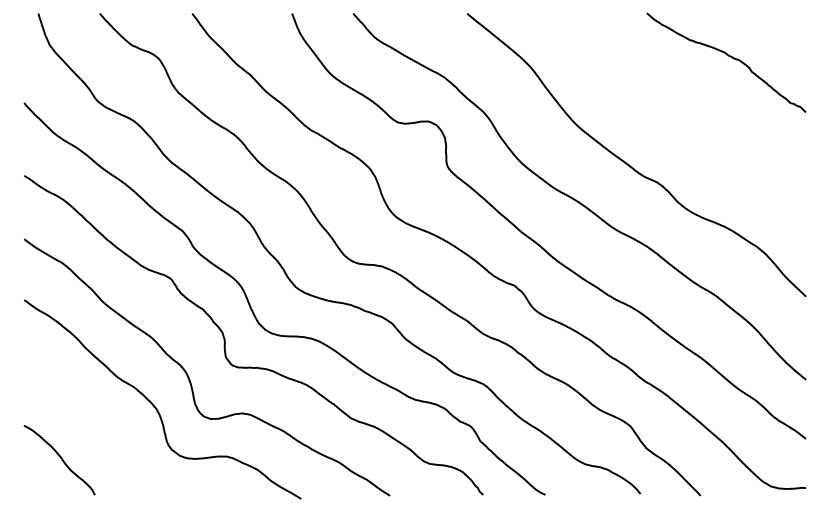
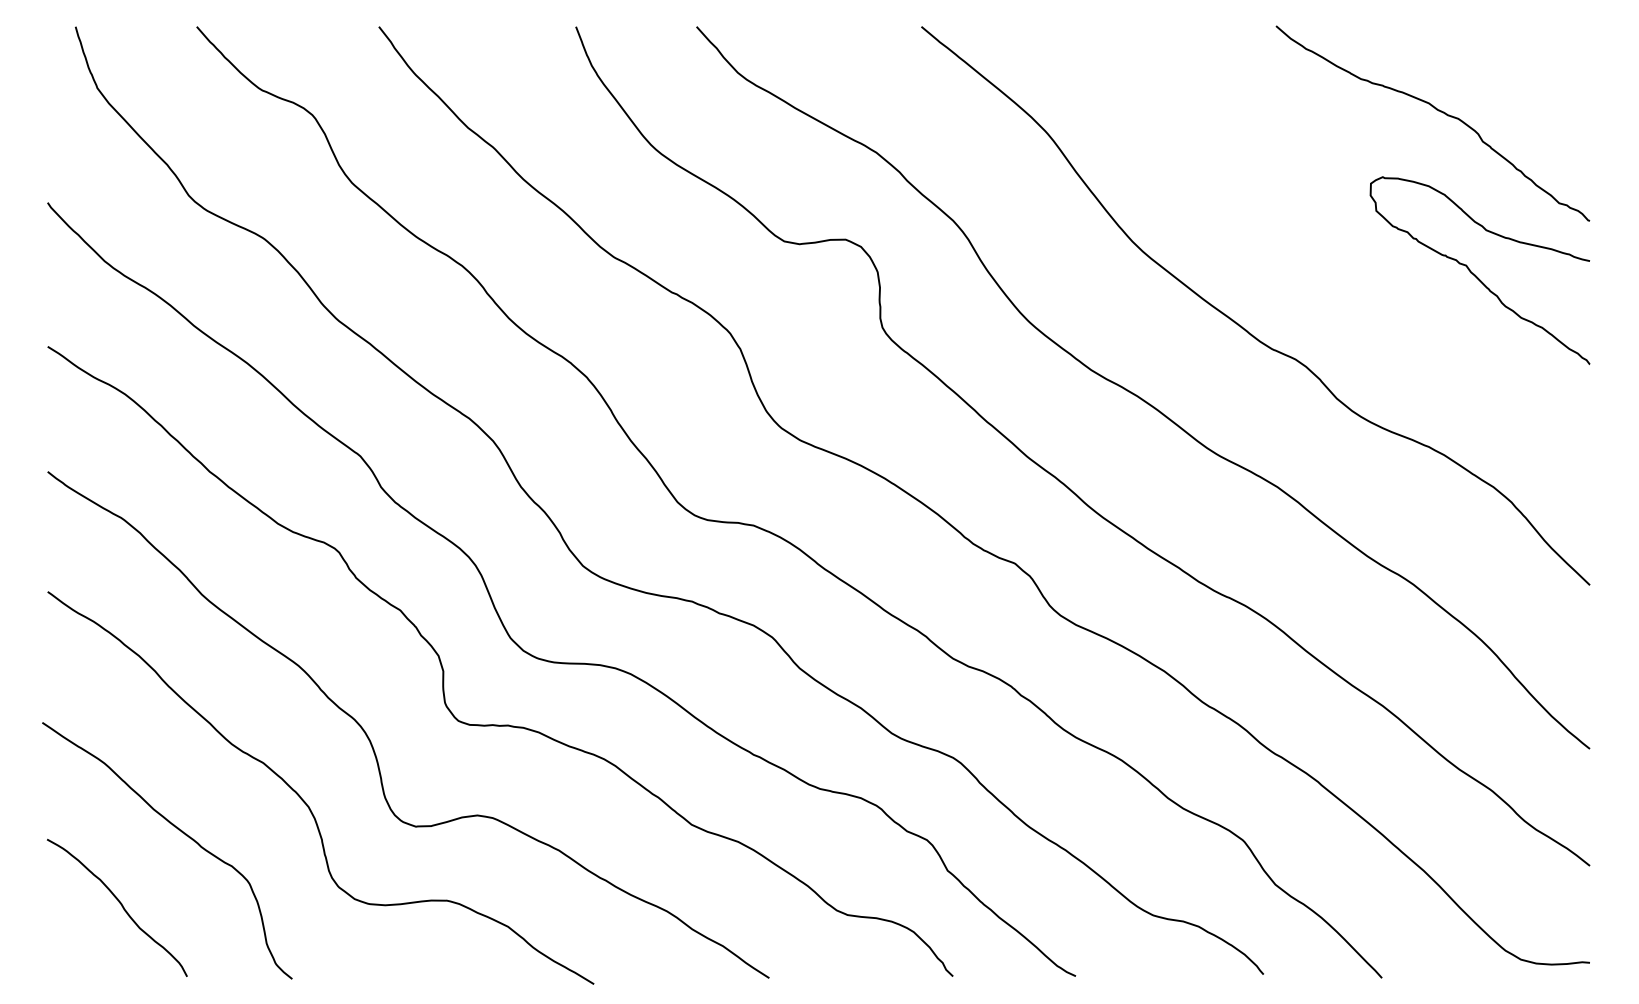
curve: (748, 139) -> (1476, 275), added
curve: (91, 422) -> (180, 833), added

